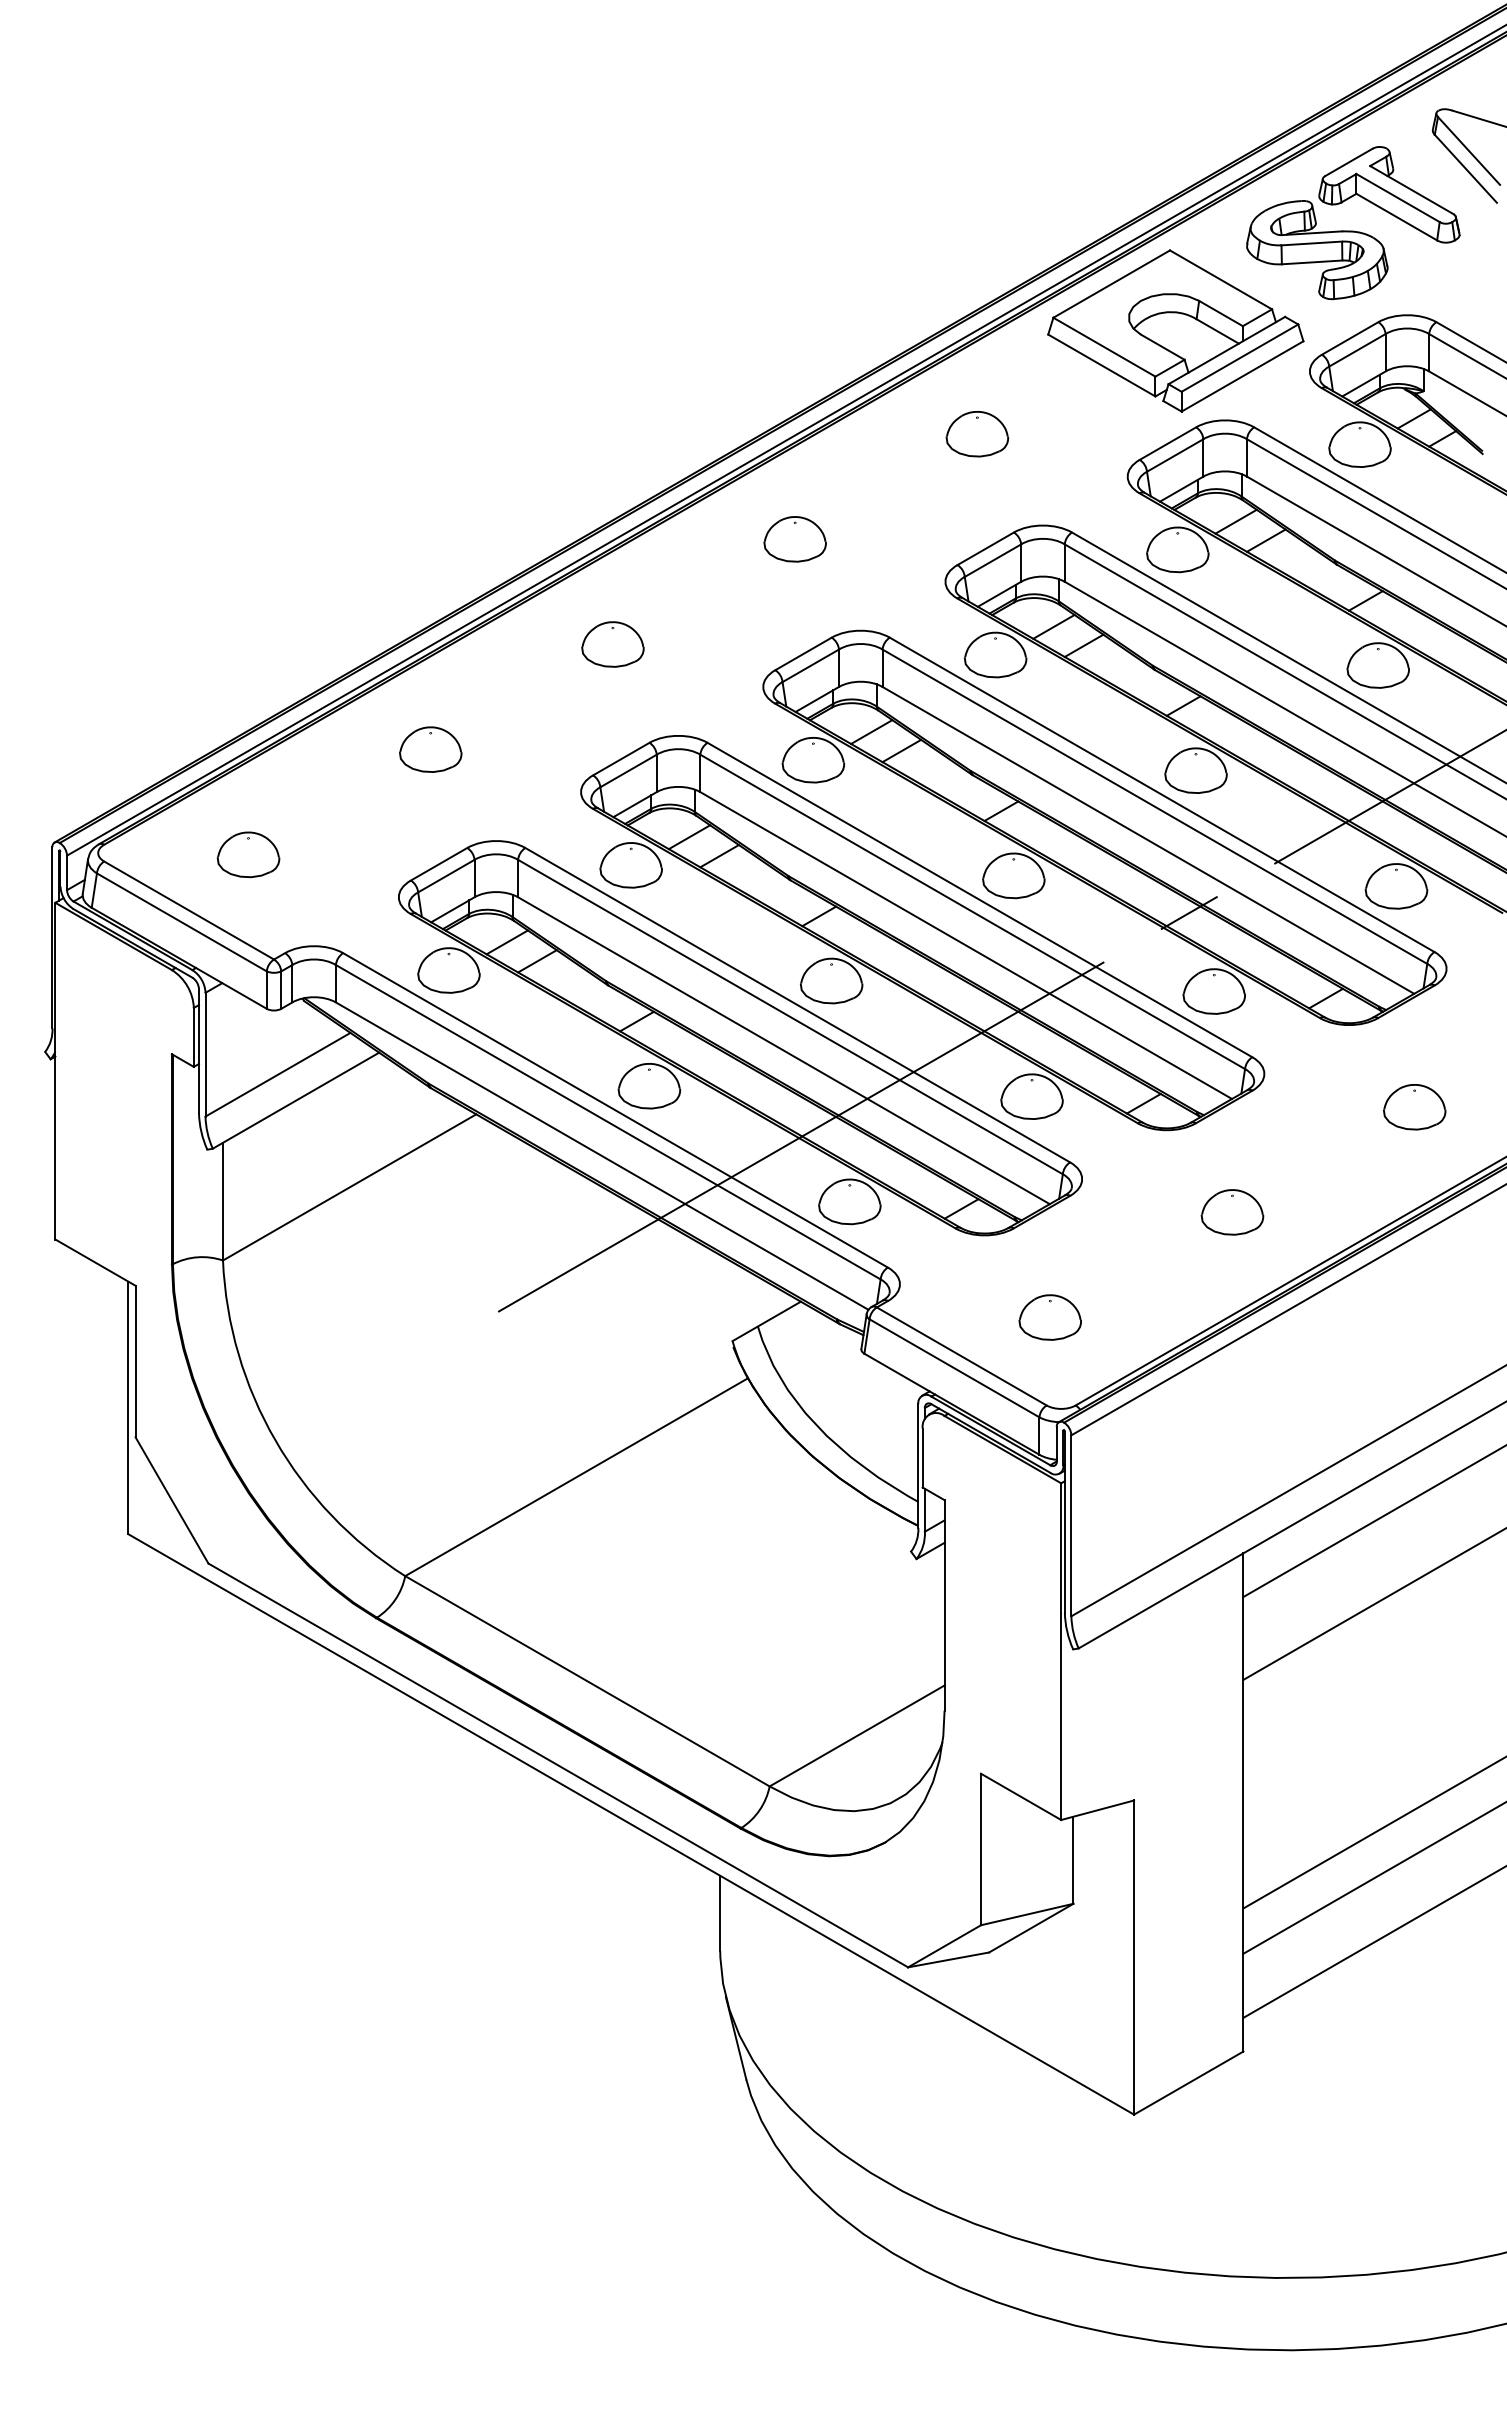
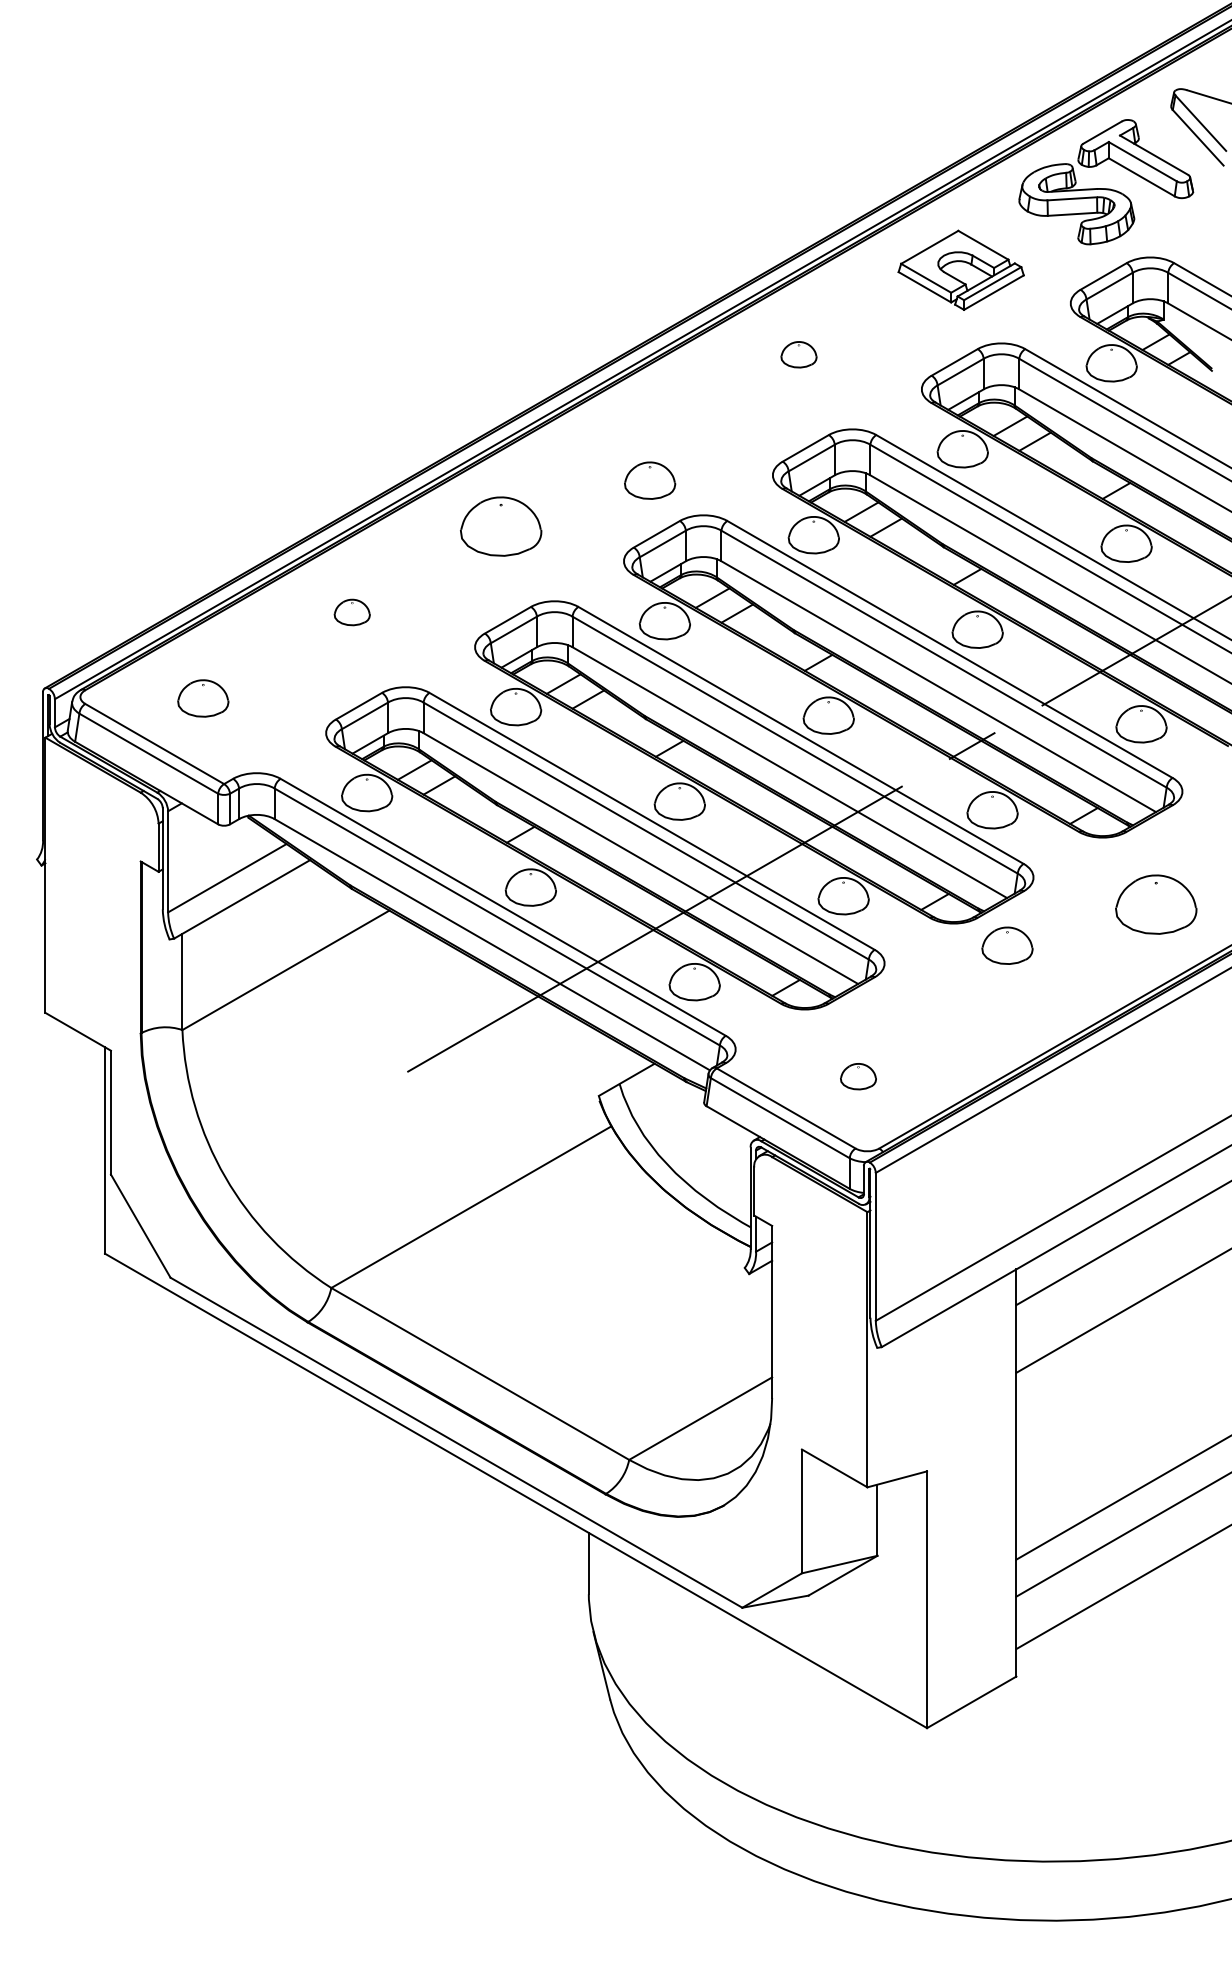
part: (1175, 330) -> (960, 269), size x0.6
part: (977, 434) -> (799, 354), size x0.7
part: (794, 539) -> (649, 480), moved
part: (612, 644) -> (500, 526), size x1.6
part: (430, 749) -> (352, 612), size x0.7
part: (1414, 1107) -> (1156, 905), size x1.6
part: (1232, 1212) -> (1007, 945), moved
part: (1049, 1317) -> (857, 1076), size x0.7

